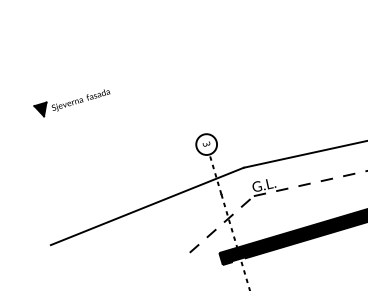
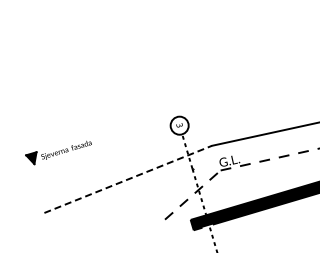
part: (71, 102) -> (58, 152), moved
line: (147, 206) -> (128, 179), solid -> dashed

